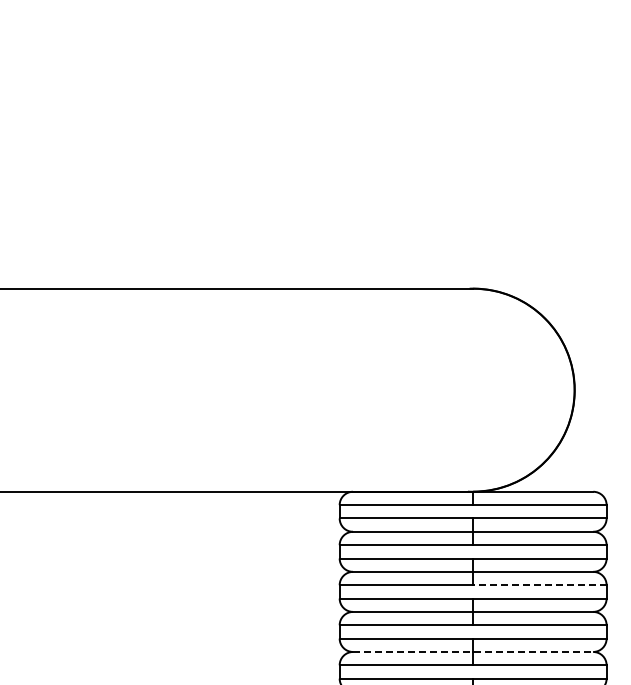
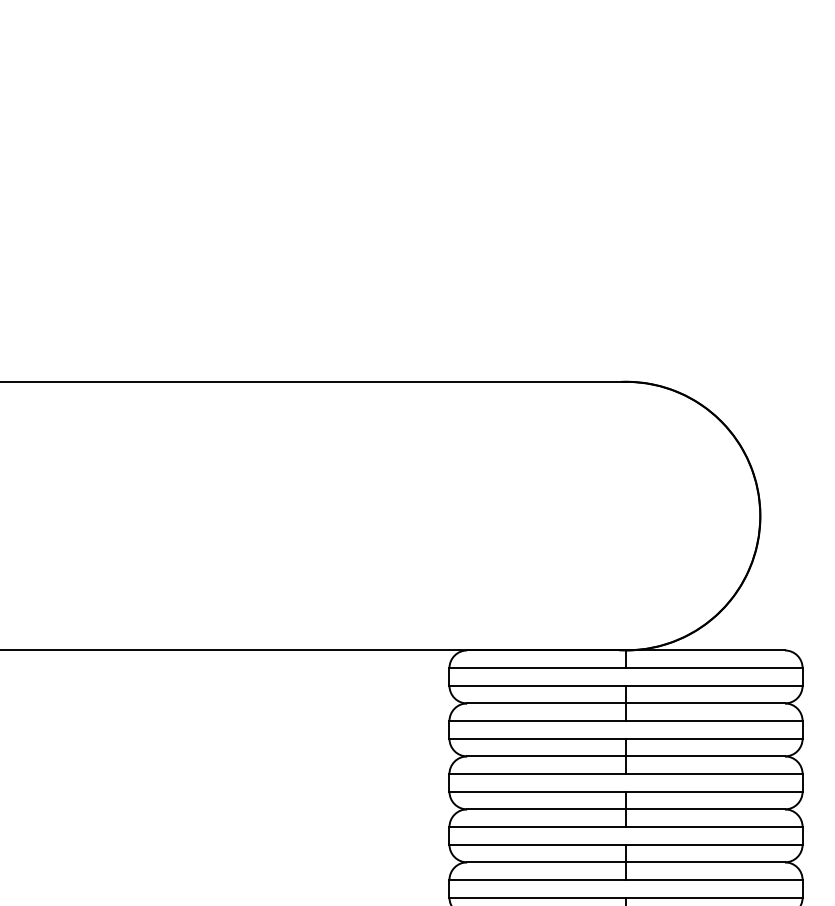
line: (539, 585) -> (713, 774), dashed -> solid
line: (473, 651) -> (626, 861), dashed -> solid

